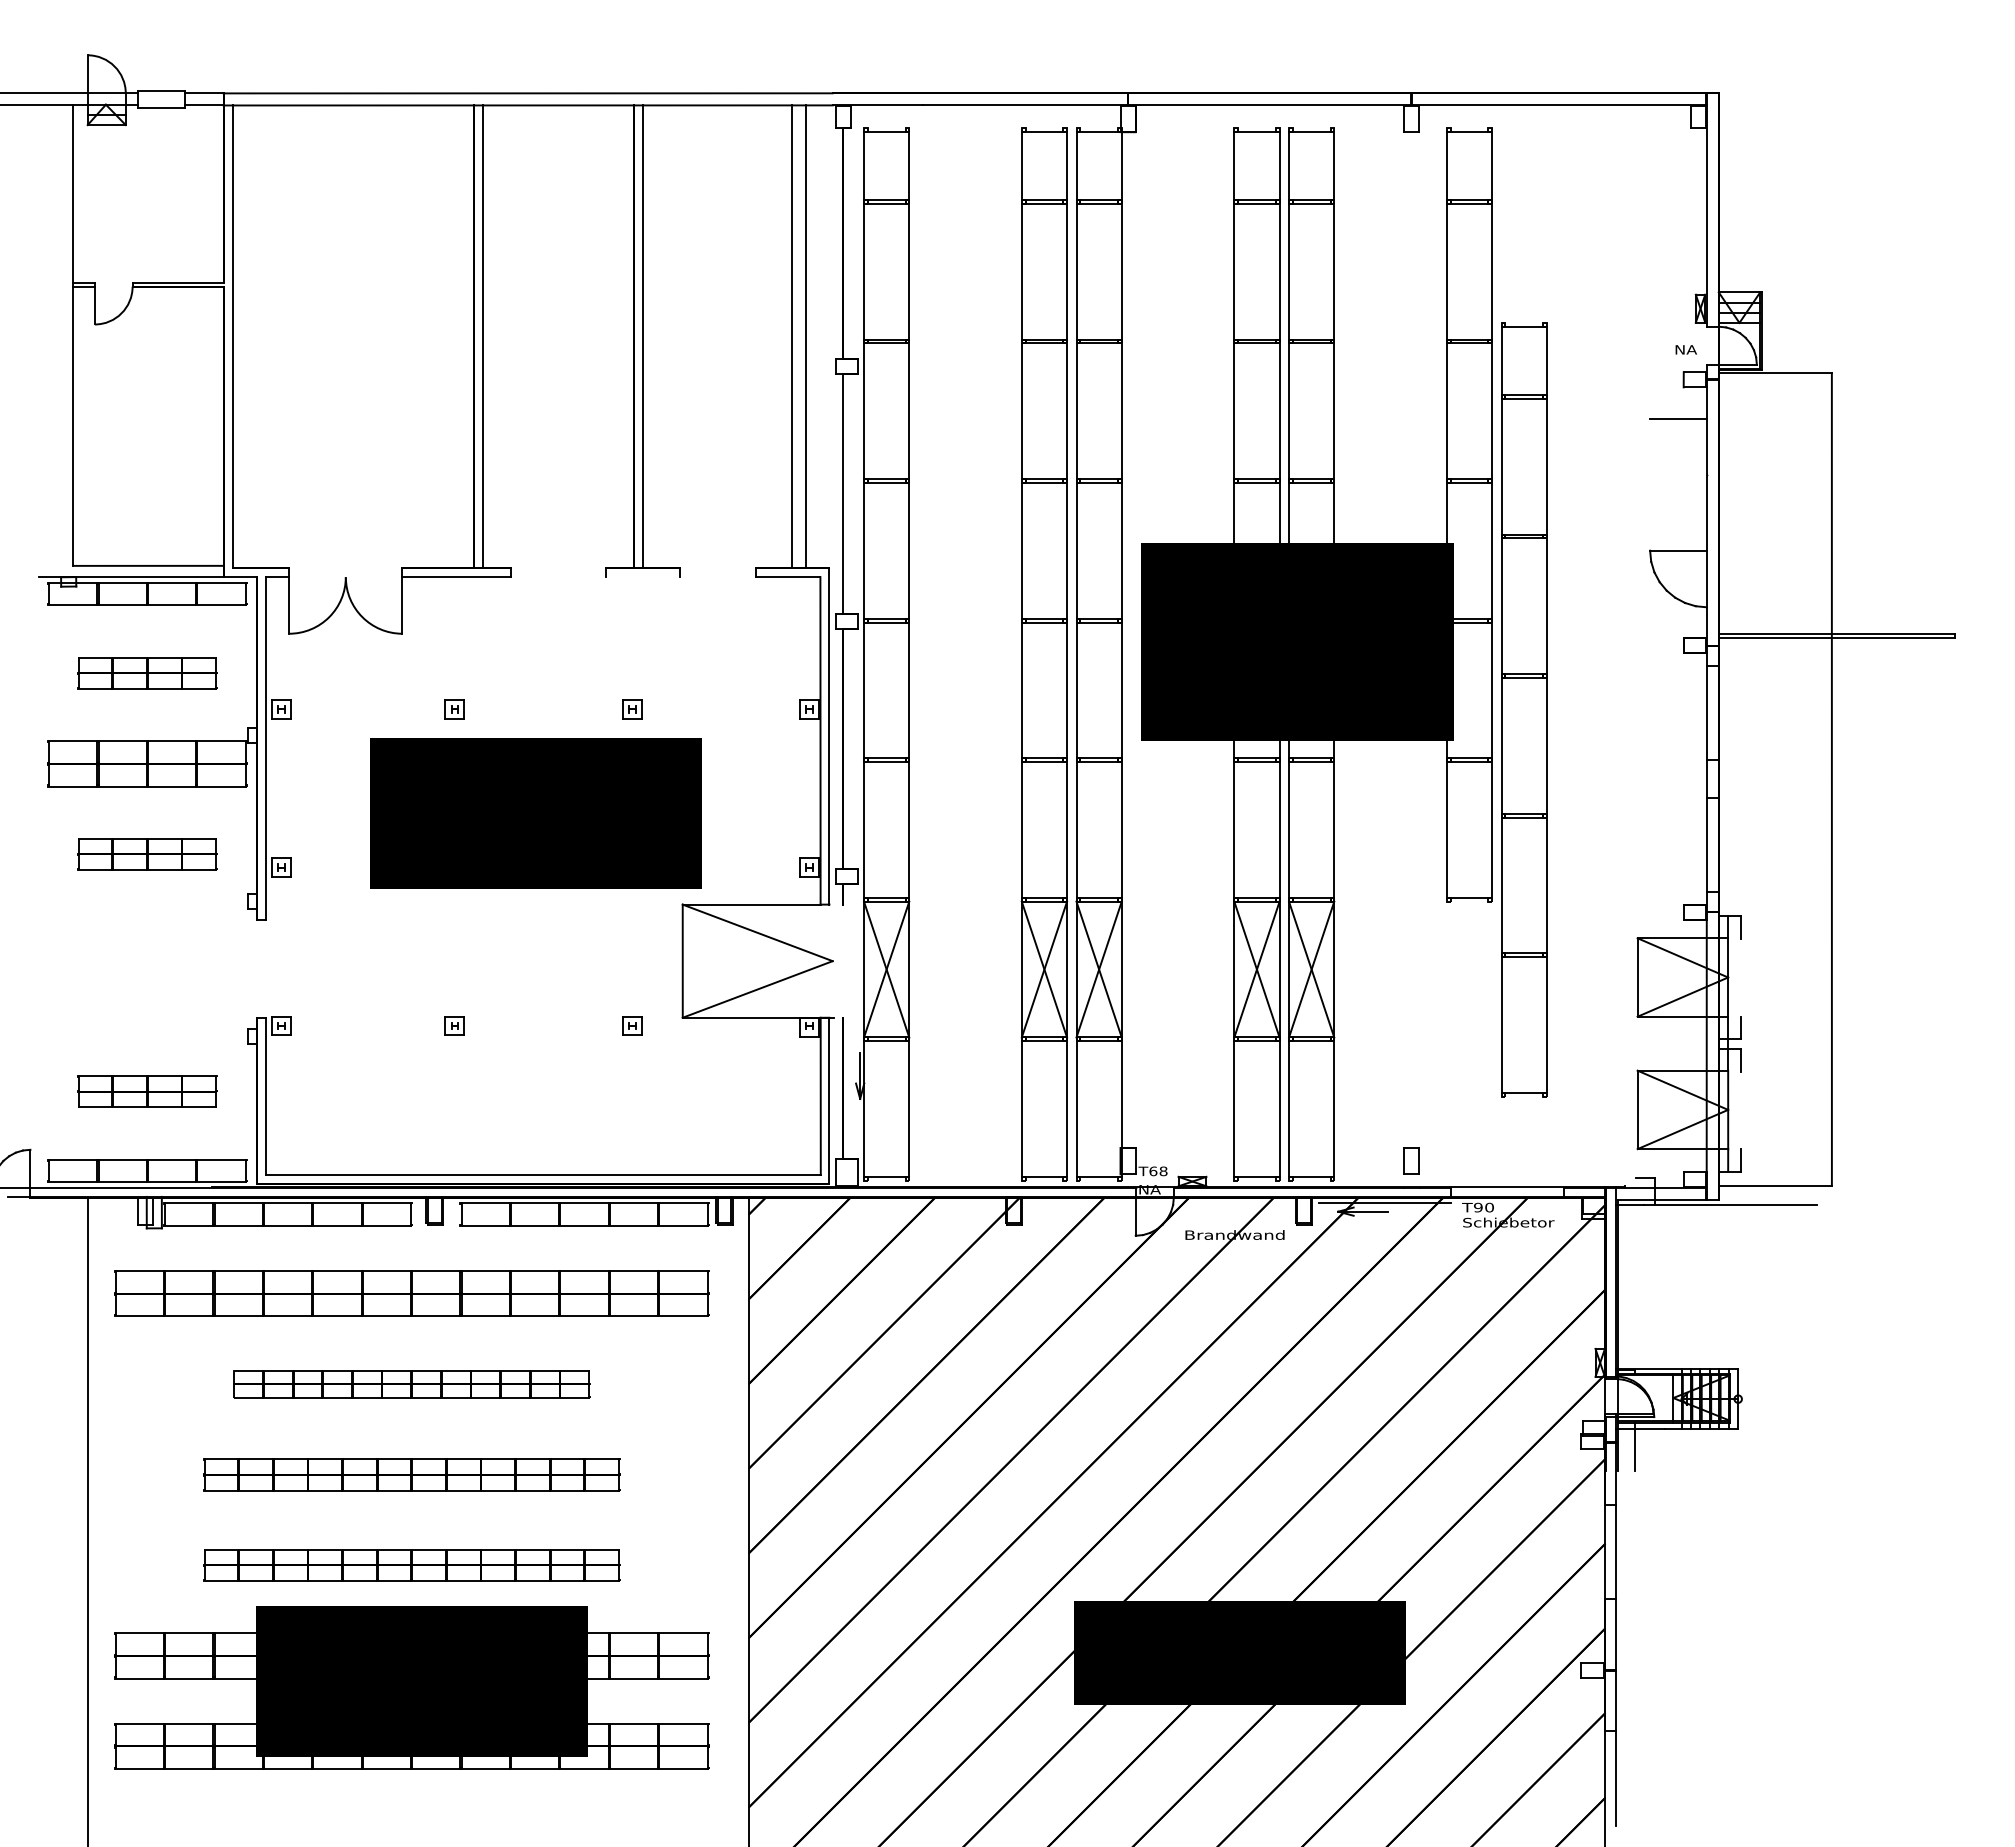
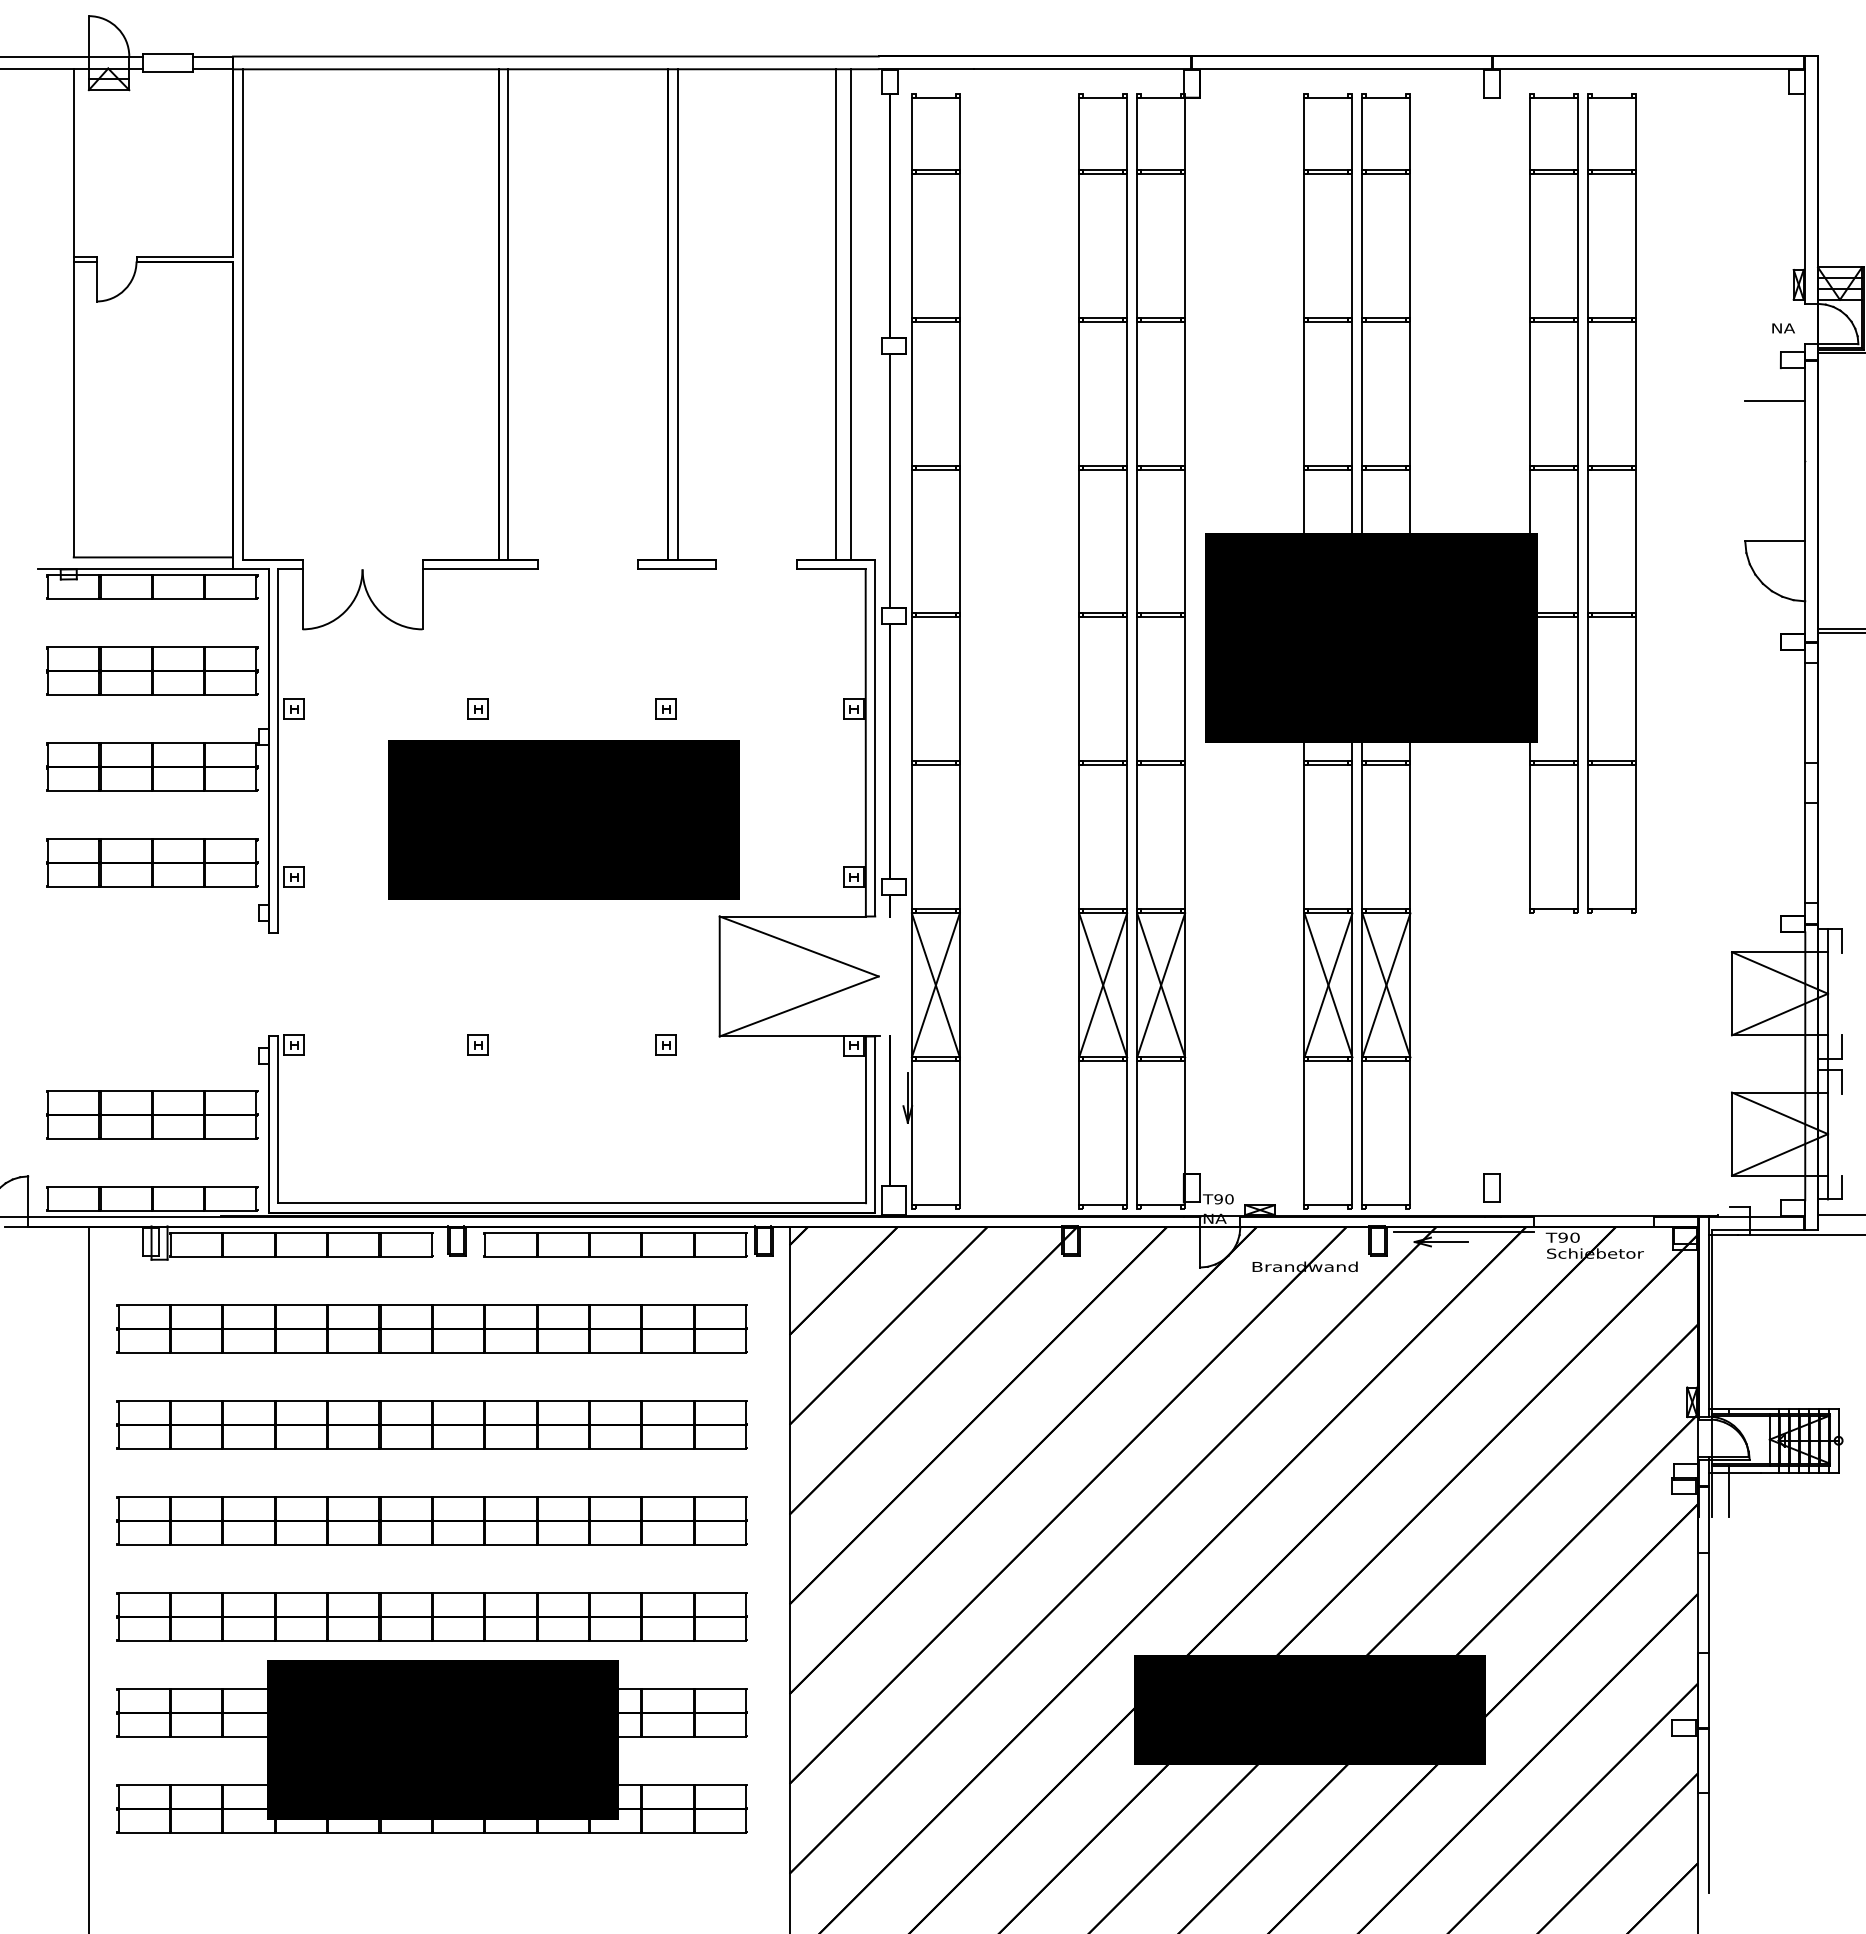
line: (642, 577) -> (677, 569), added
part: (147, 673) -> (152, 671), size x1.43
part: (1524, 709) -> (1612, 502), moved
part: (147, 854) -> (152, 863), size x1.43
part: (147, 1091) -> (152, 1114), size x1.43
text: (1158, 1171) -> (1224, 1199), T68 -> T90
part: (411, 1384) -> (432, 1425), size x1.67
part: (411, 1474) -> (432, 1520), size x1.43
part: (411, 1565) -> (432, 1617), size x1.43

